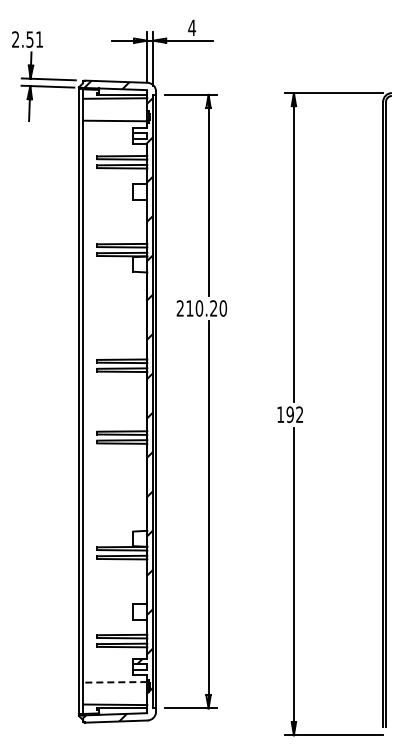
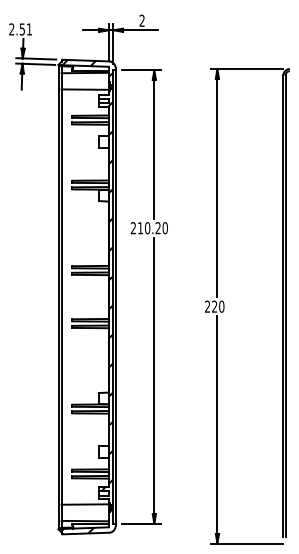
text: (192, 27) -> (142, 20), 4 -> 2
text: (290, 414) -> (214, 306), 192 -> 220
line: (114, 682) -> (84, 504), dashed -> solid

